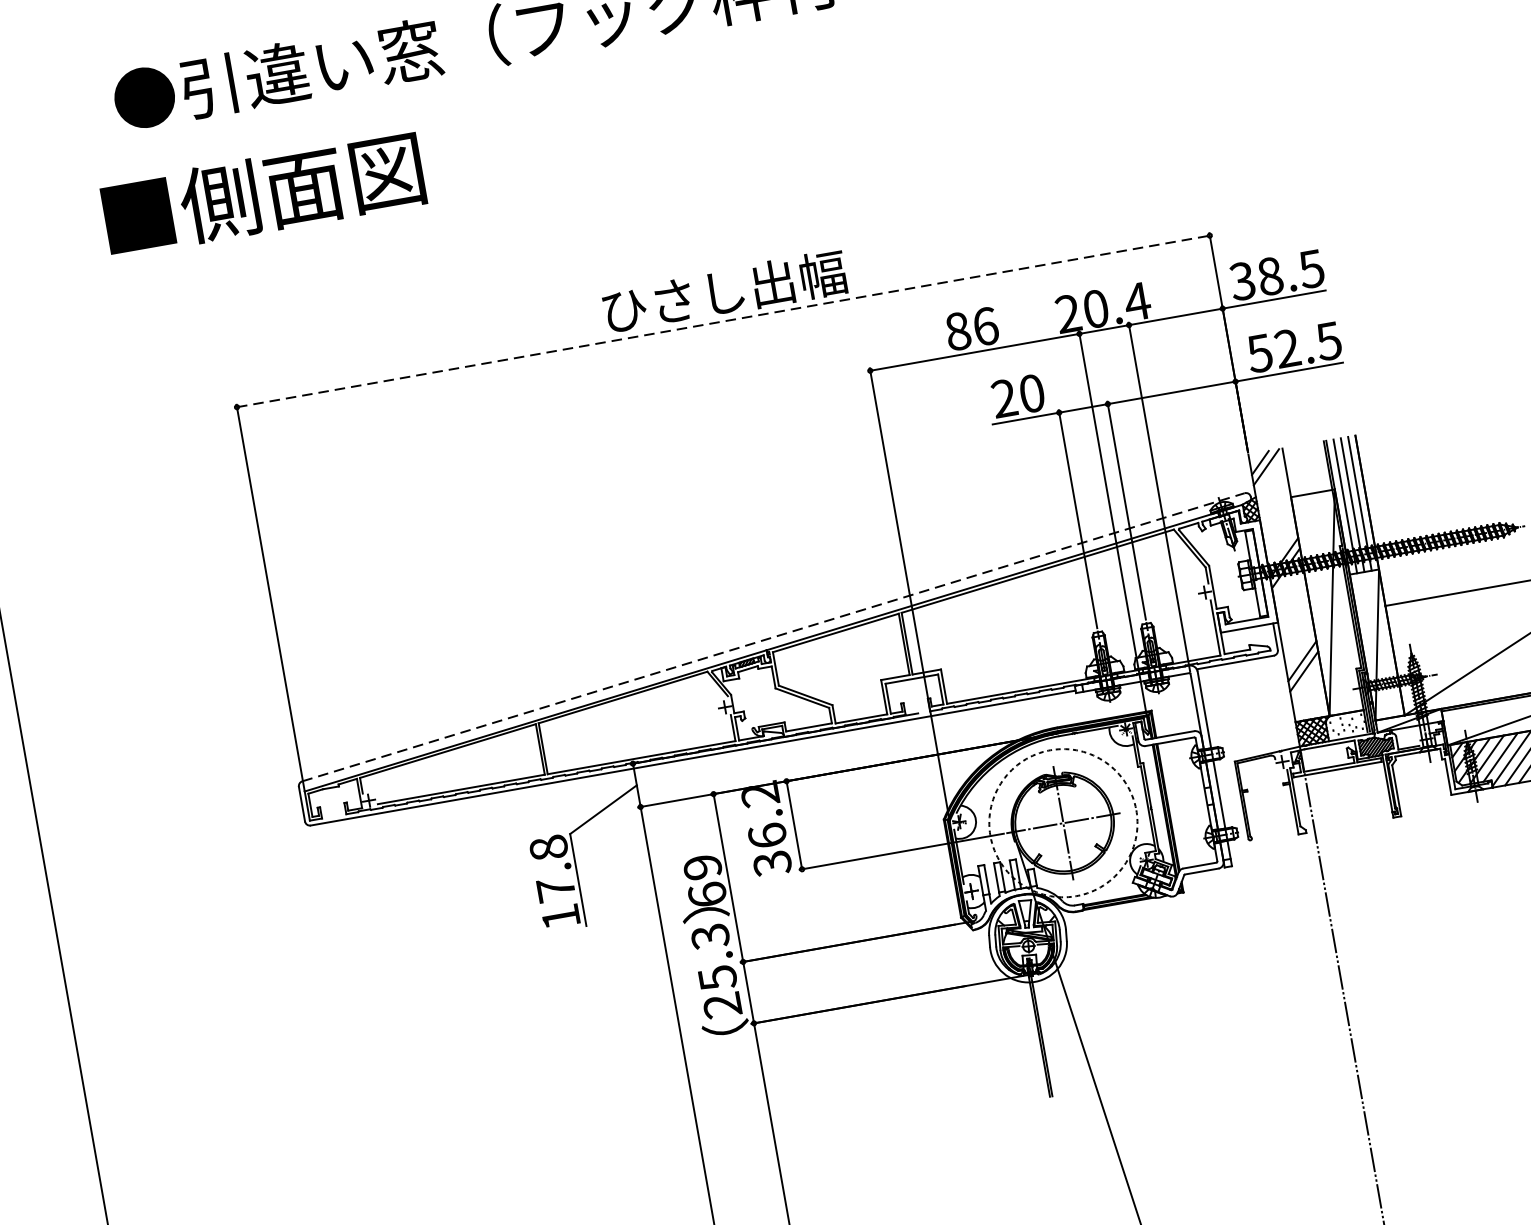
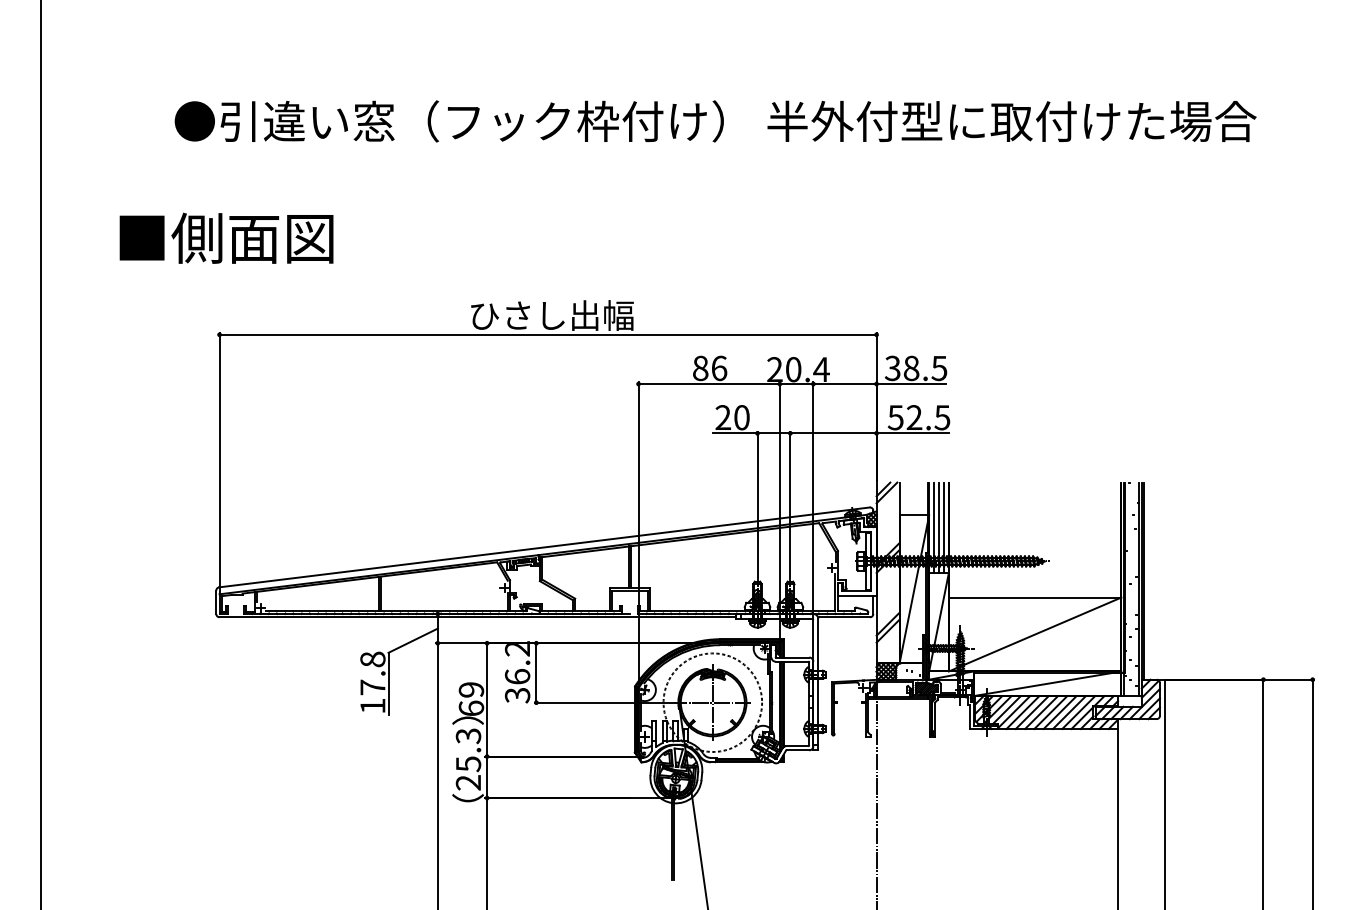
text: (263, 193) -> (226, 237), moved
line: (723, 320) -> (548, 334), dashed -> solid
line: (773, 637) -> (544, 547), dashed -> solid

